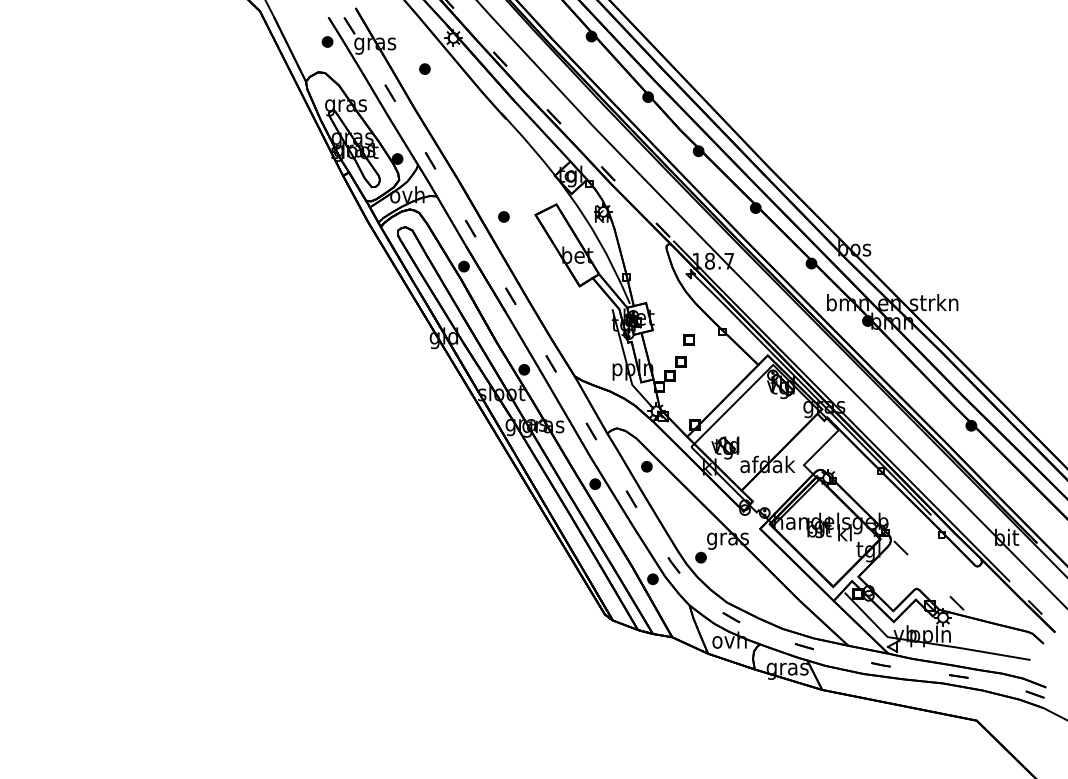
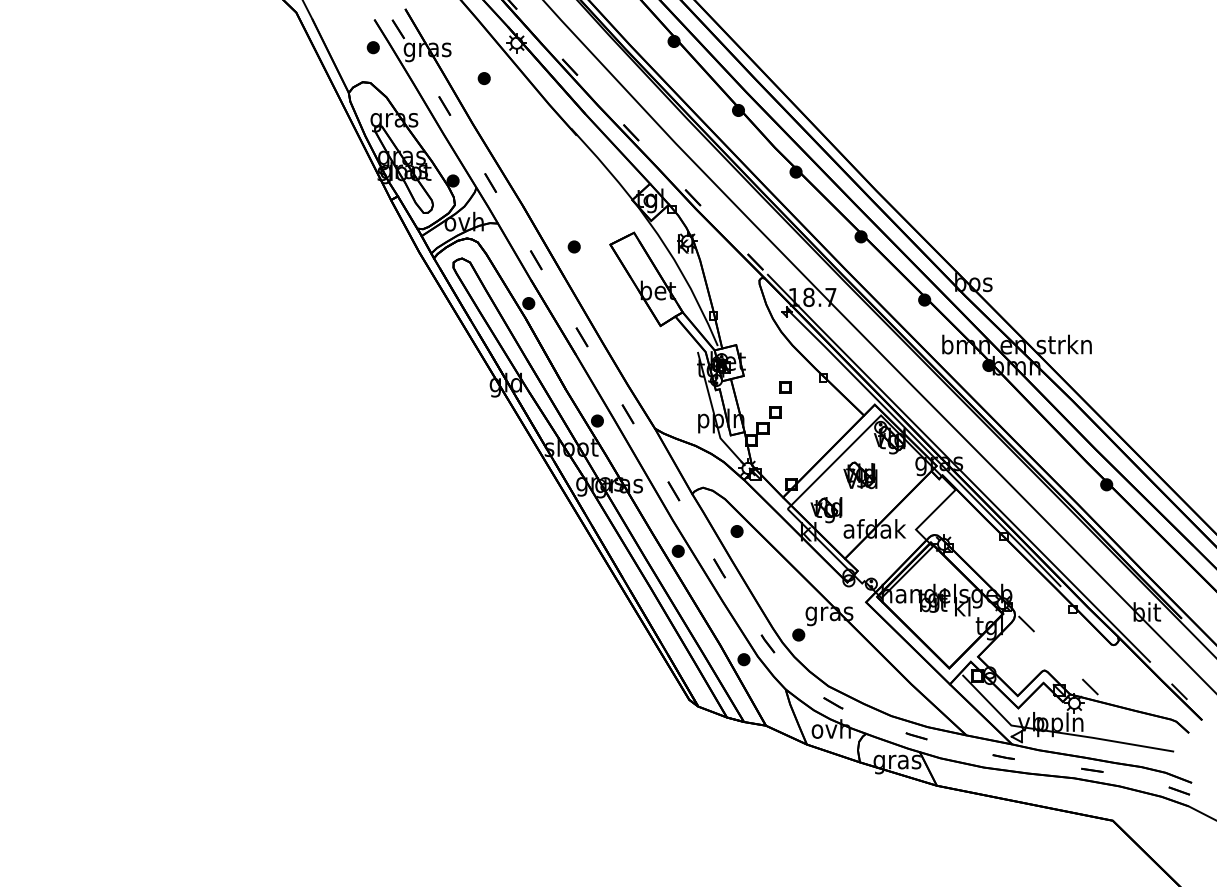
part: (755, 417) -> (860, 475), added

